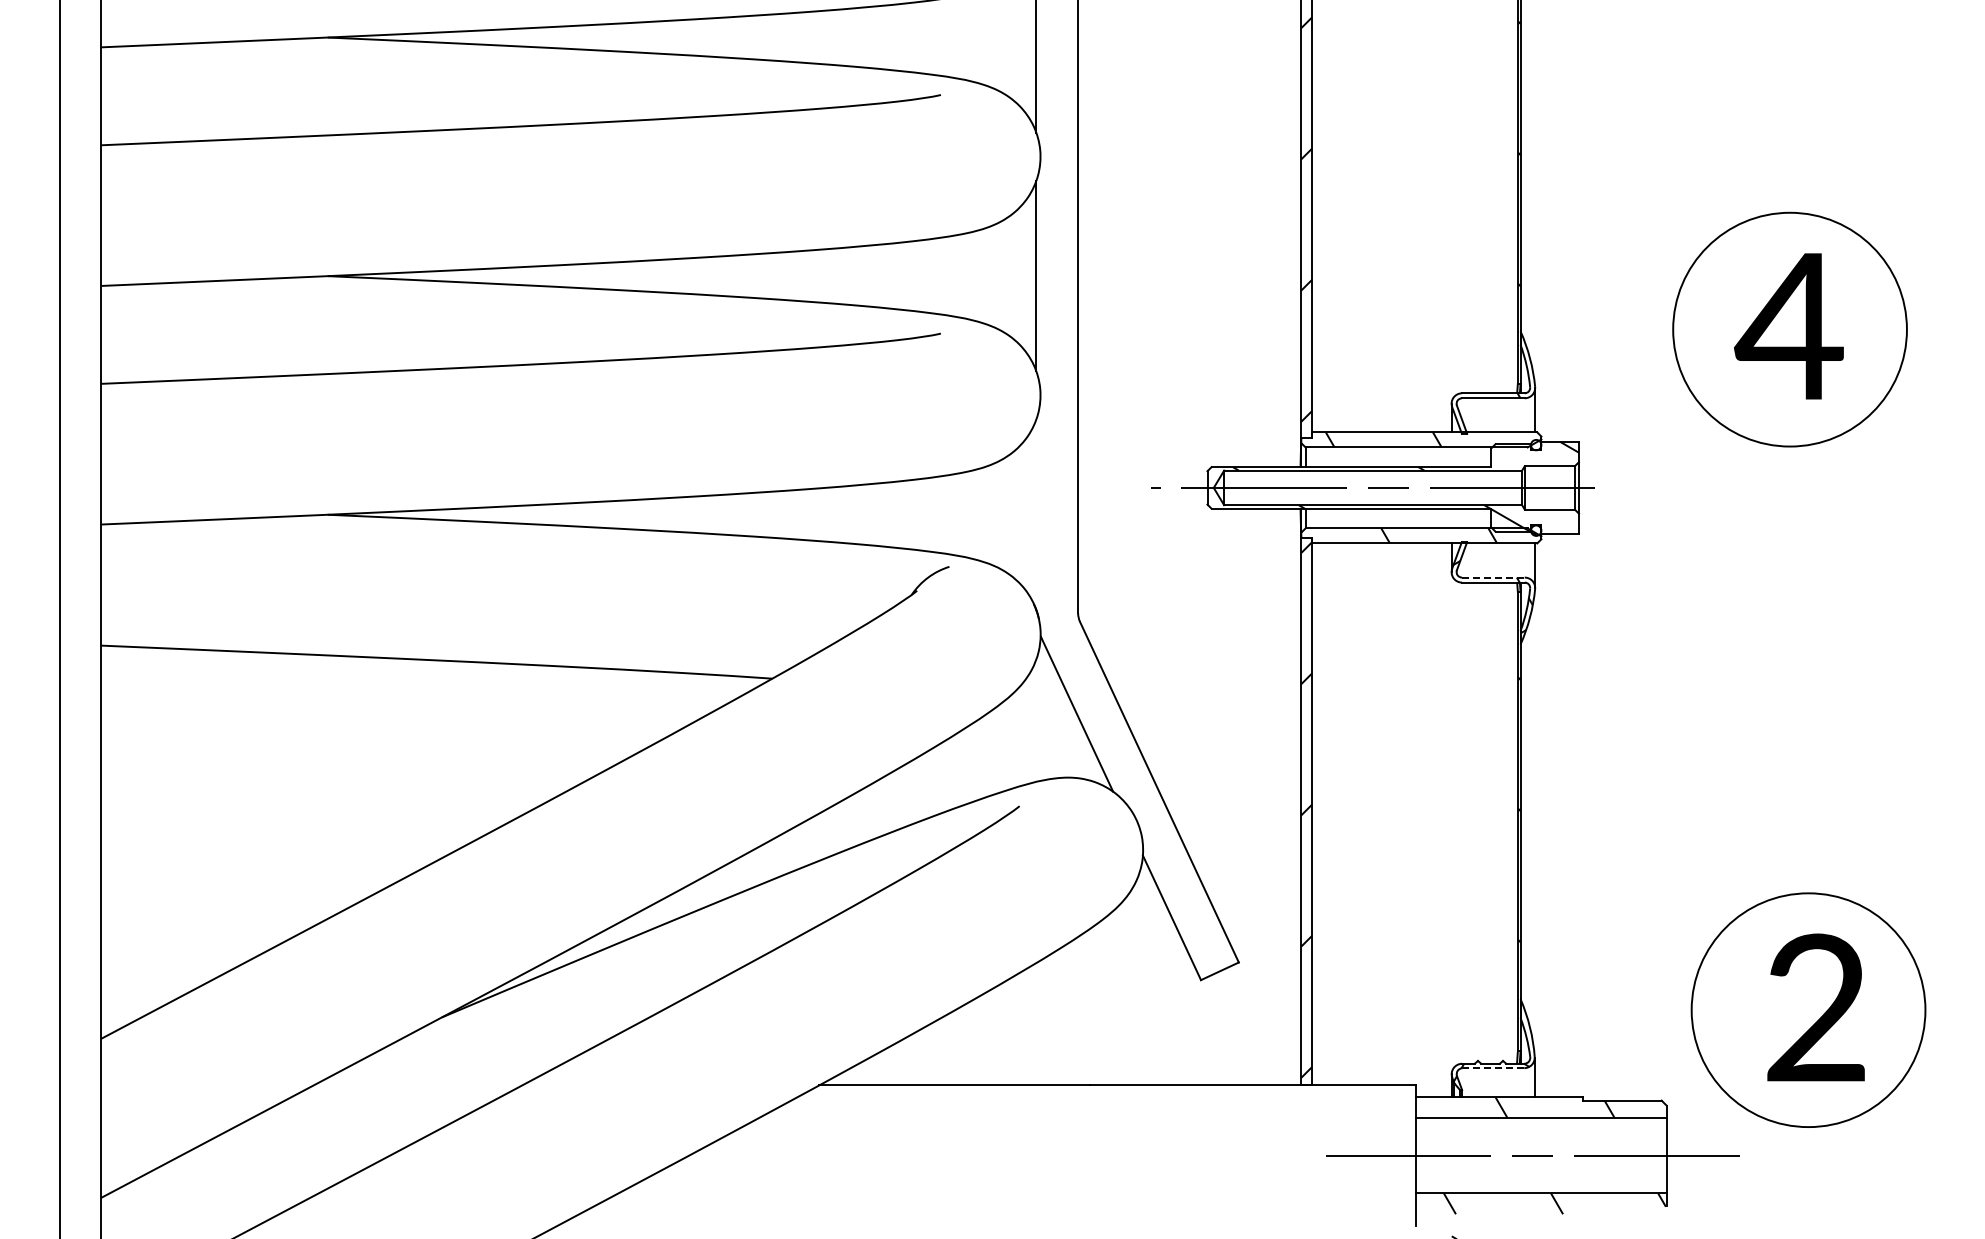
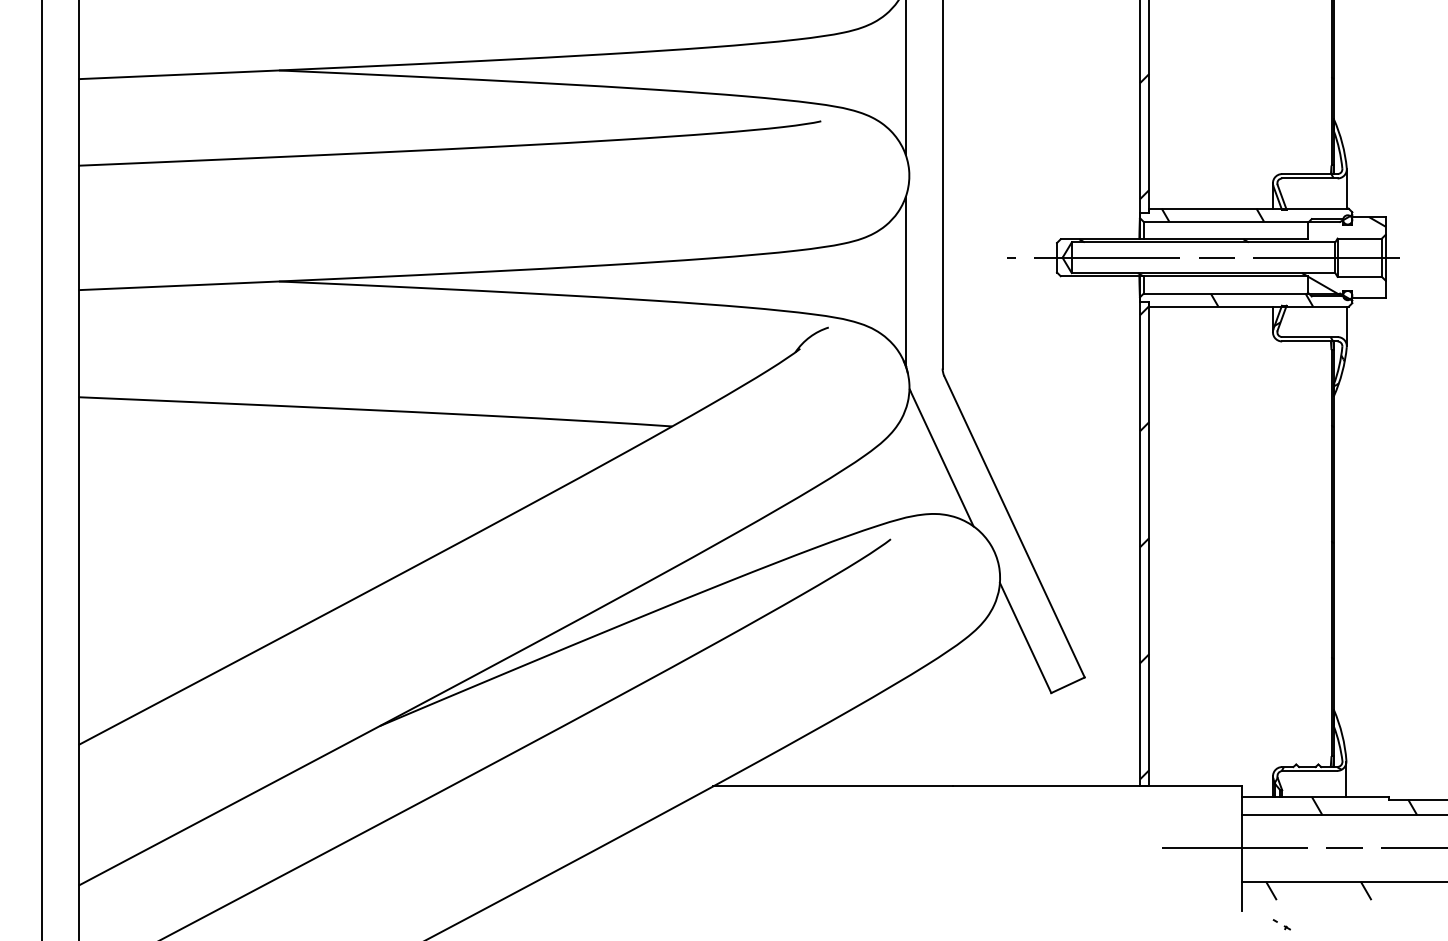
line: (1036, 514) -> (905, 281), added
line: (1493, 577) -> (1309, 336), dashed -> solid
line: (1493, 1068) -> (1309, 771), dashed -> solid

